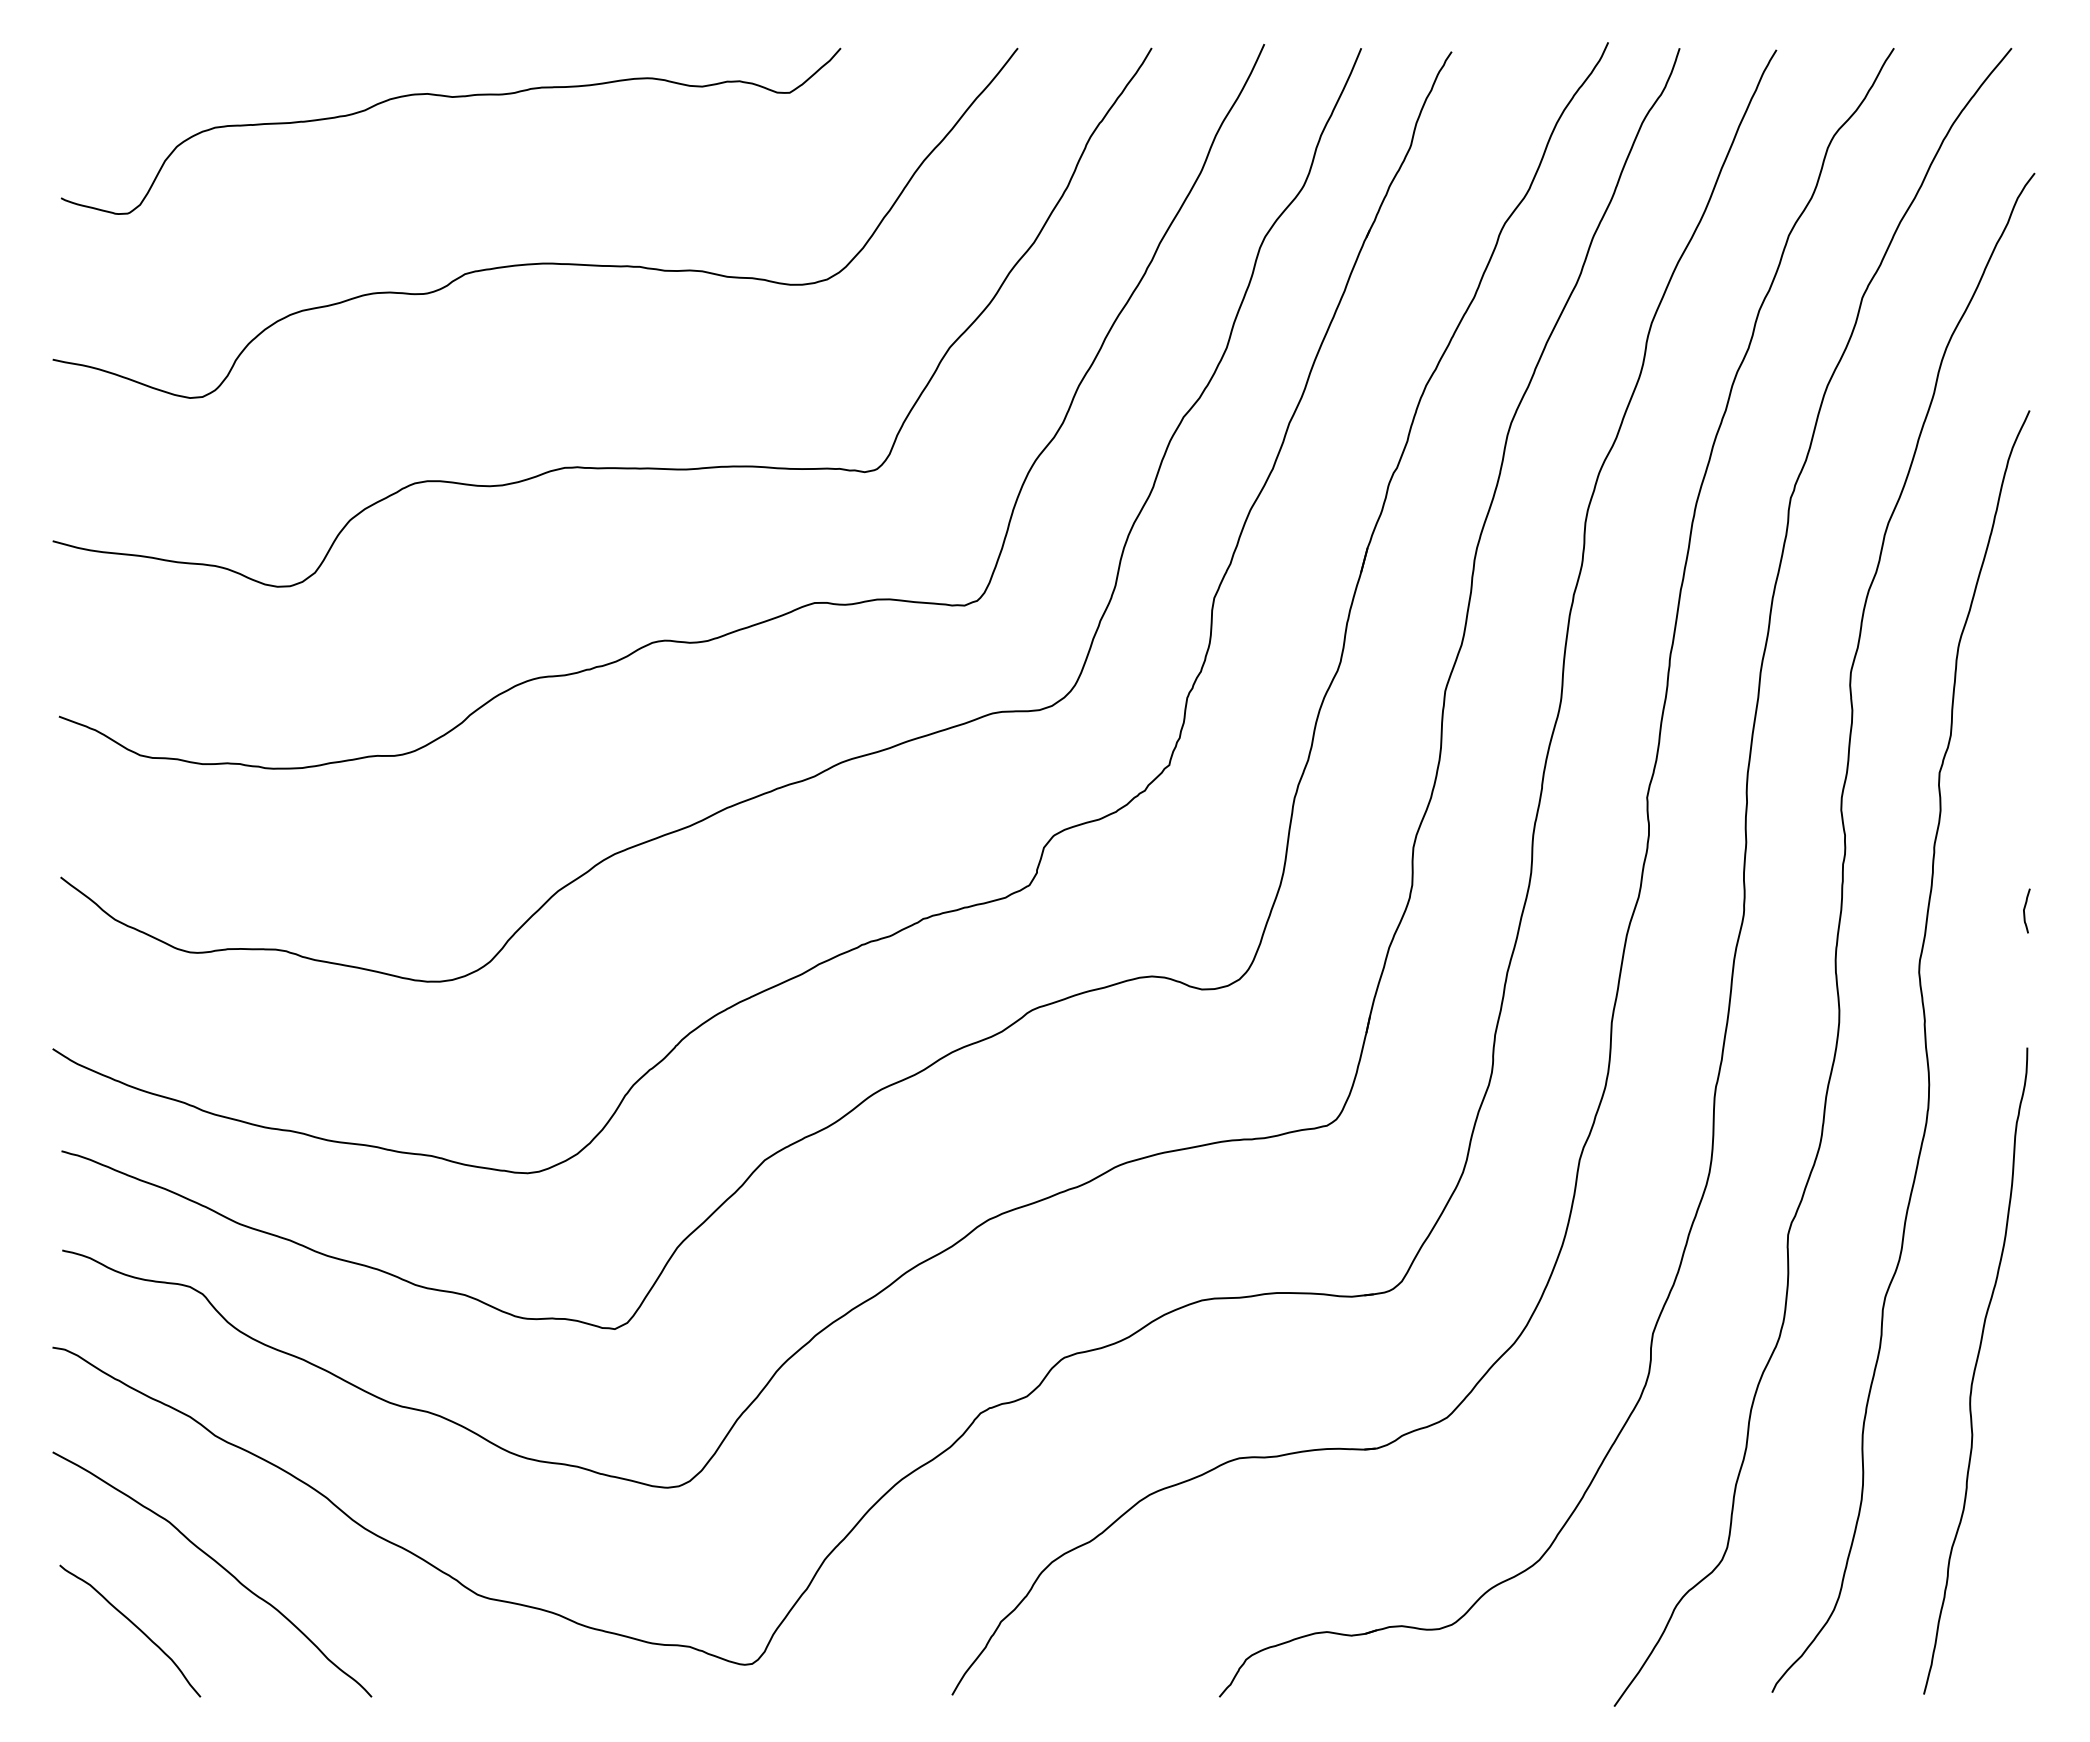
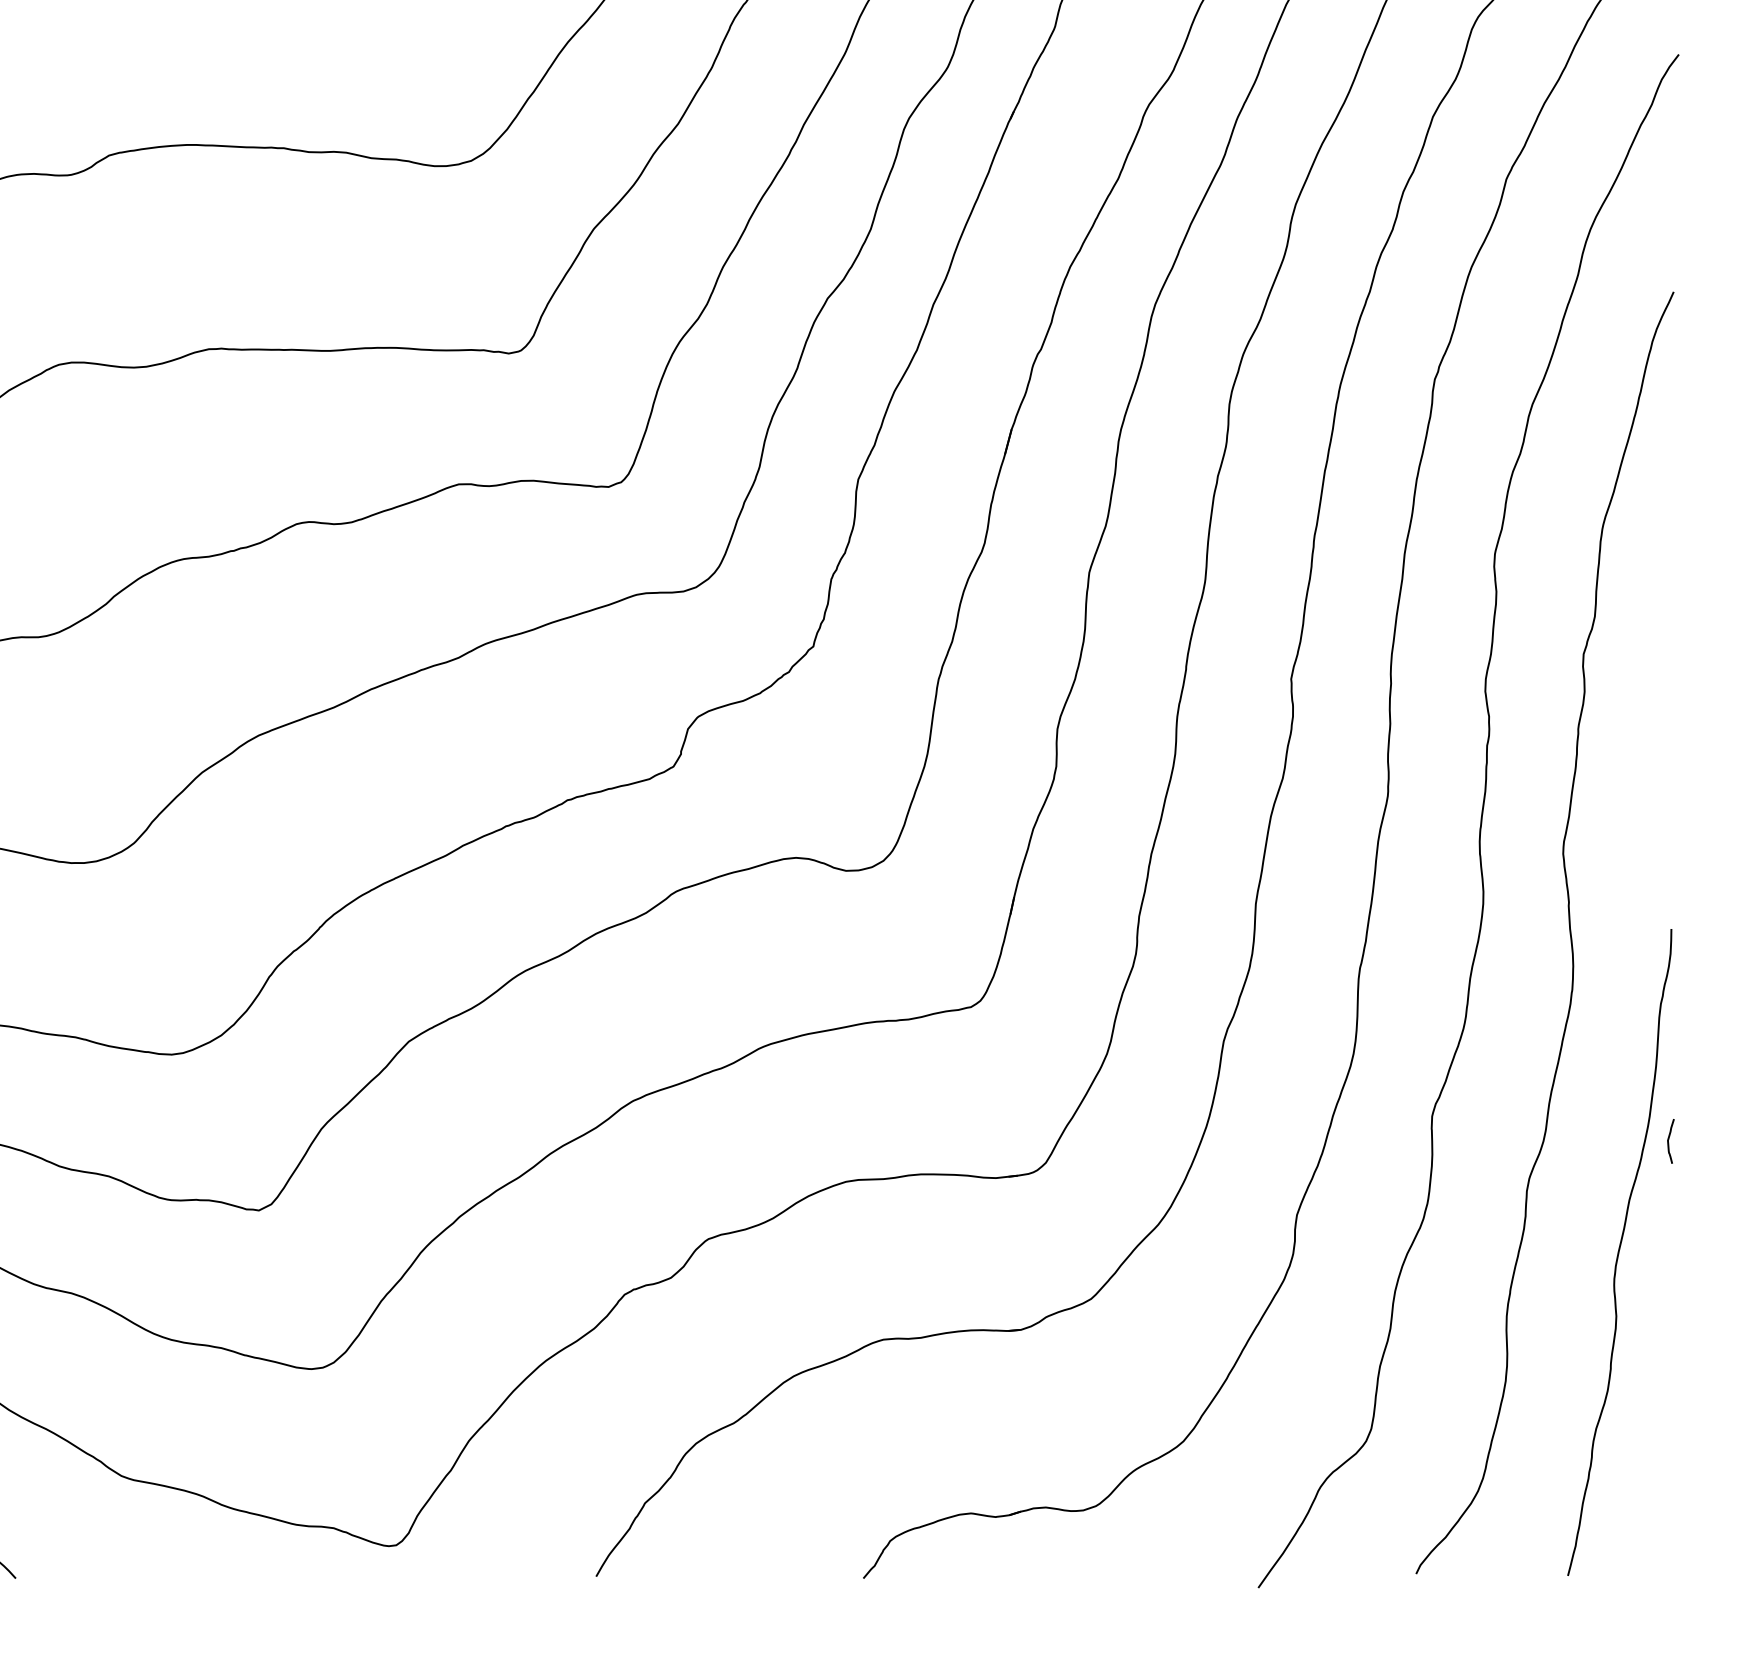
curve: (2025, 909) -> (1669, 1139), moved

